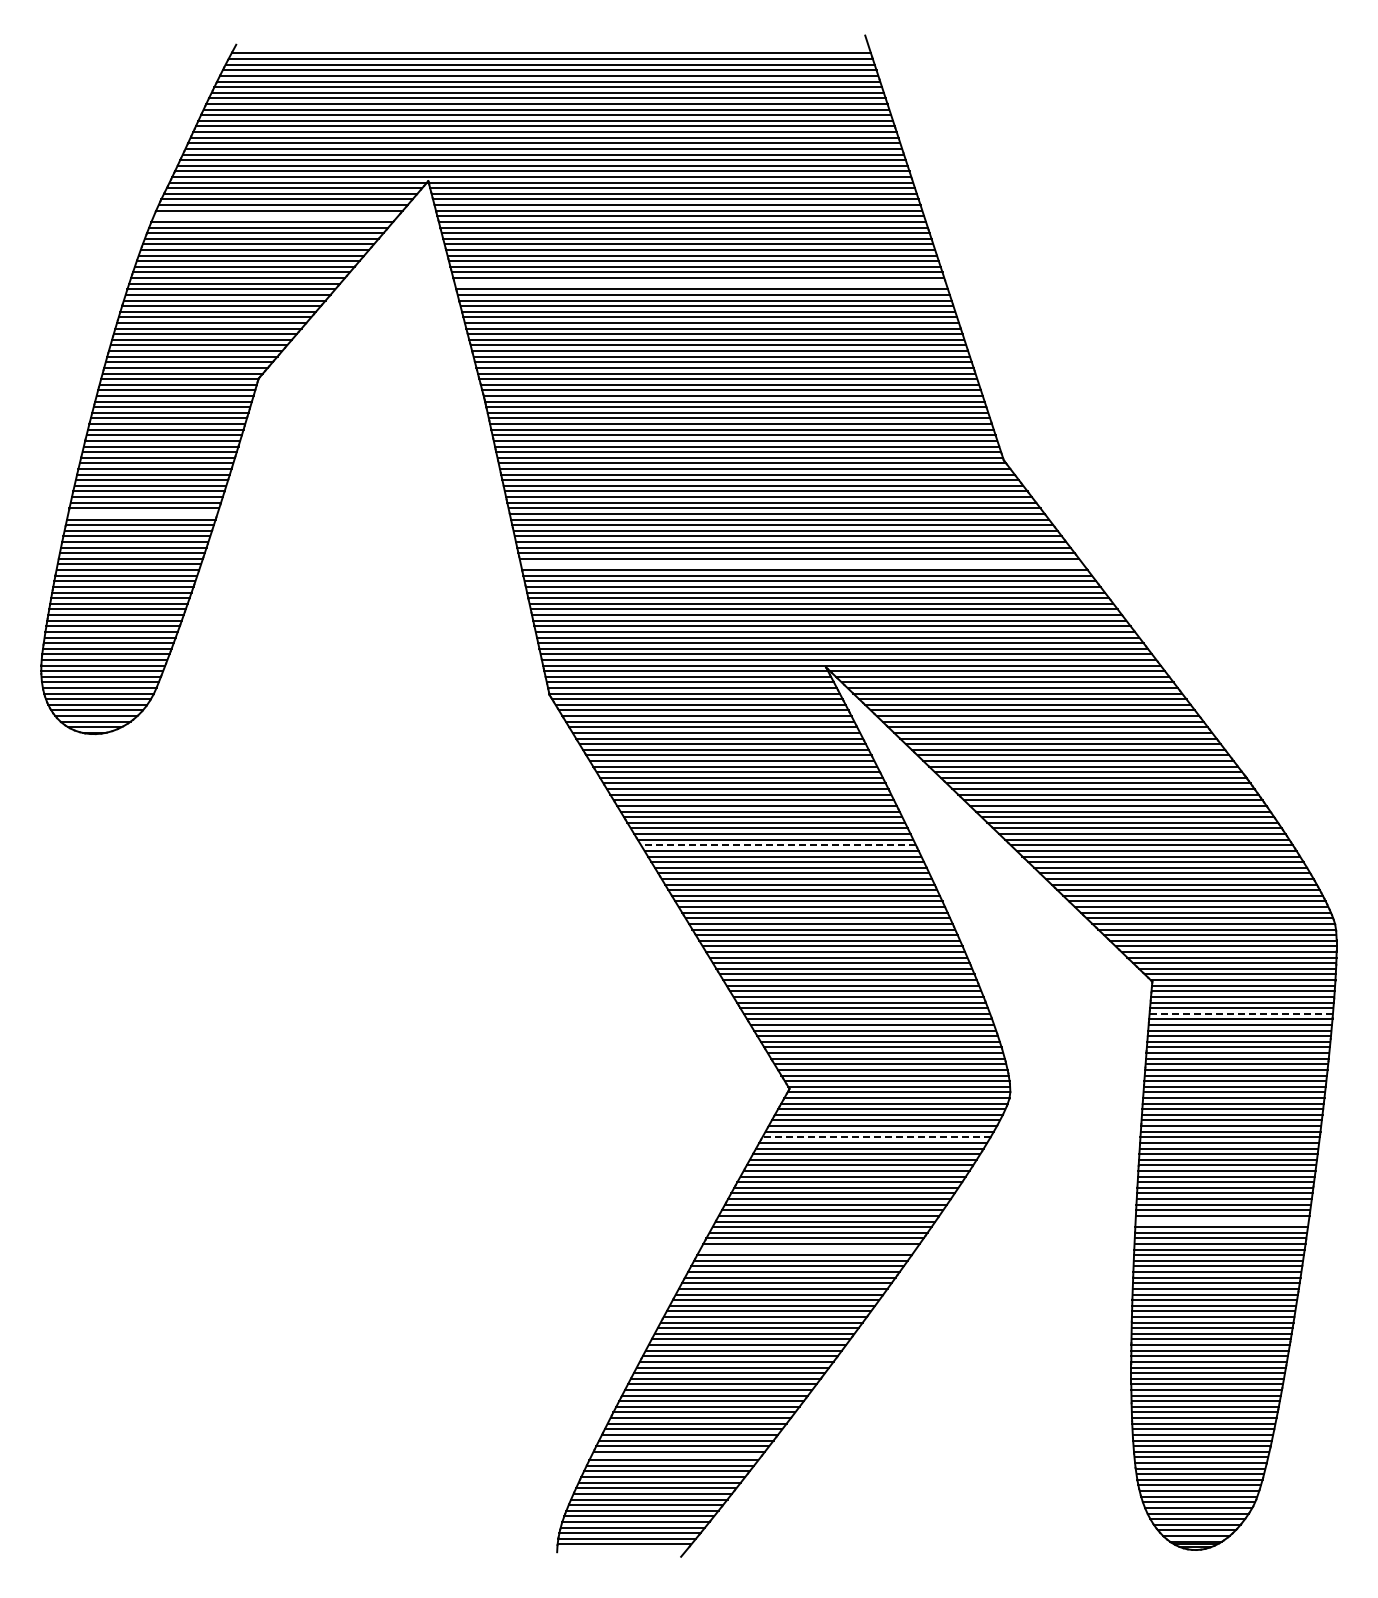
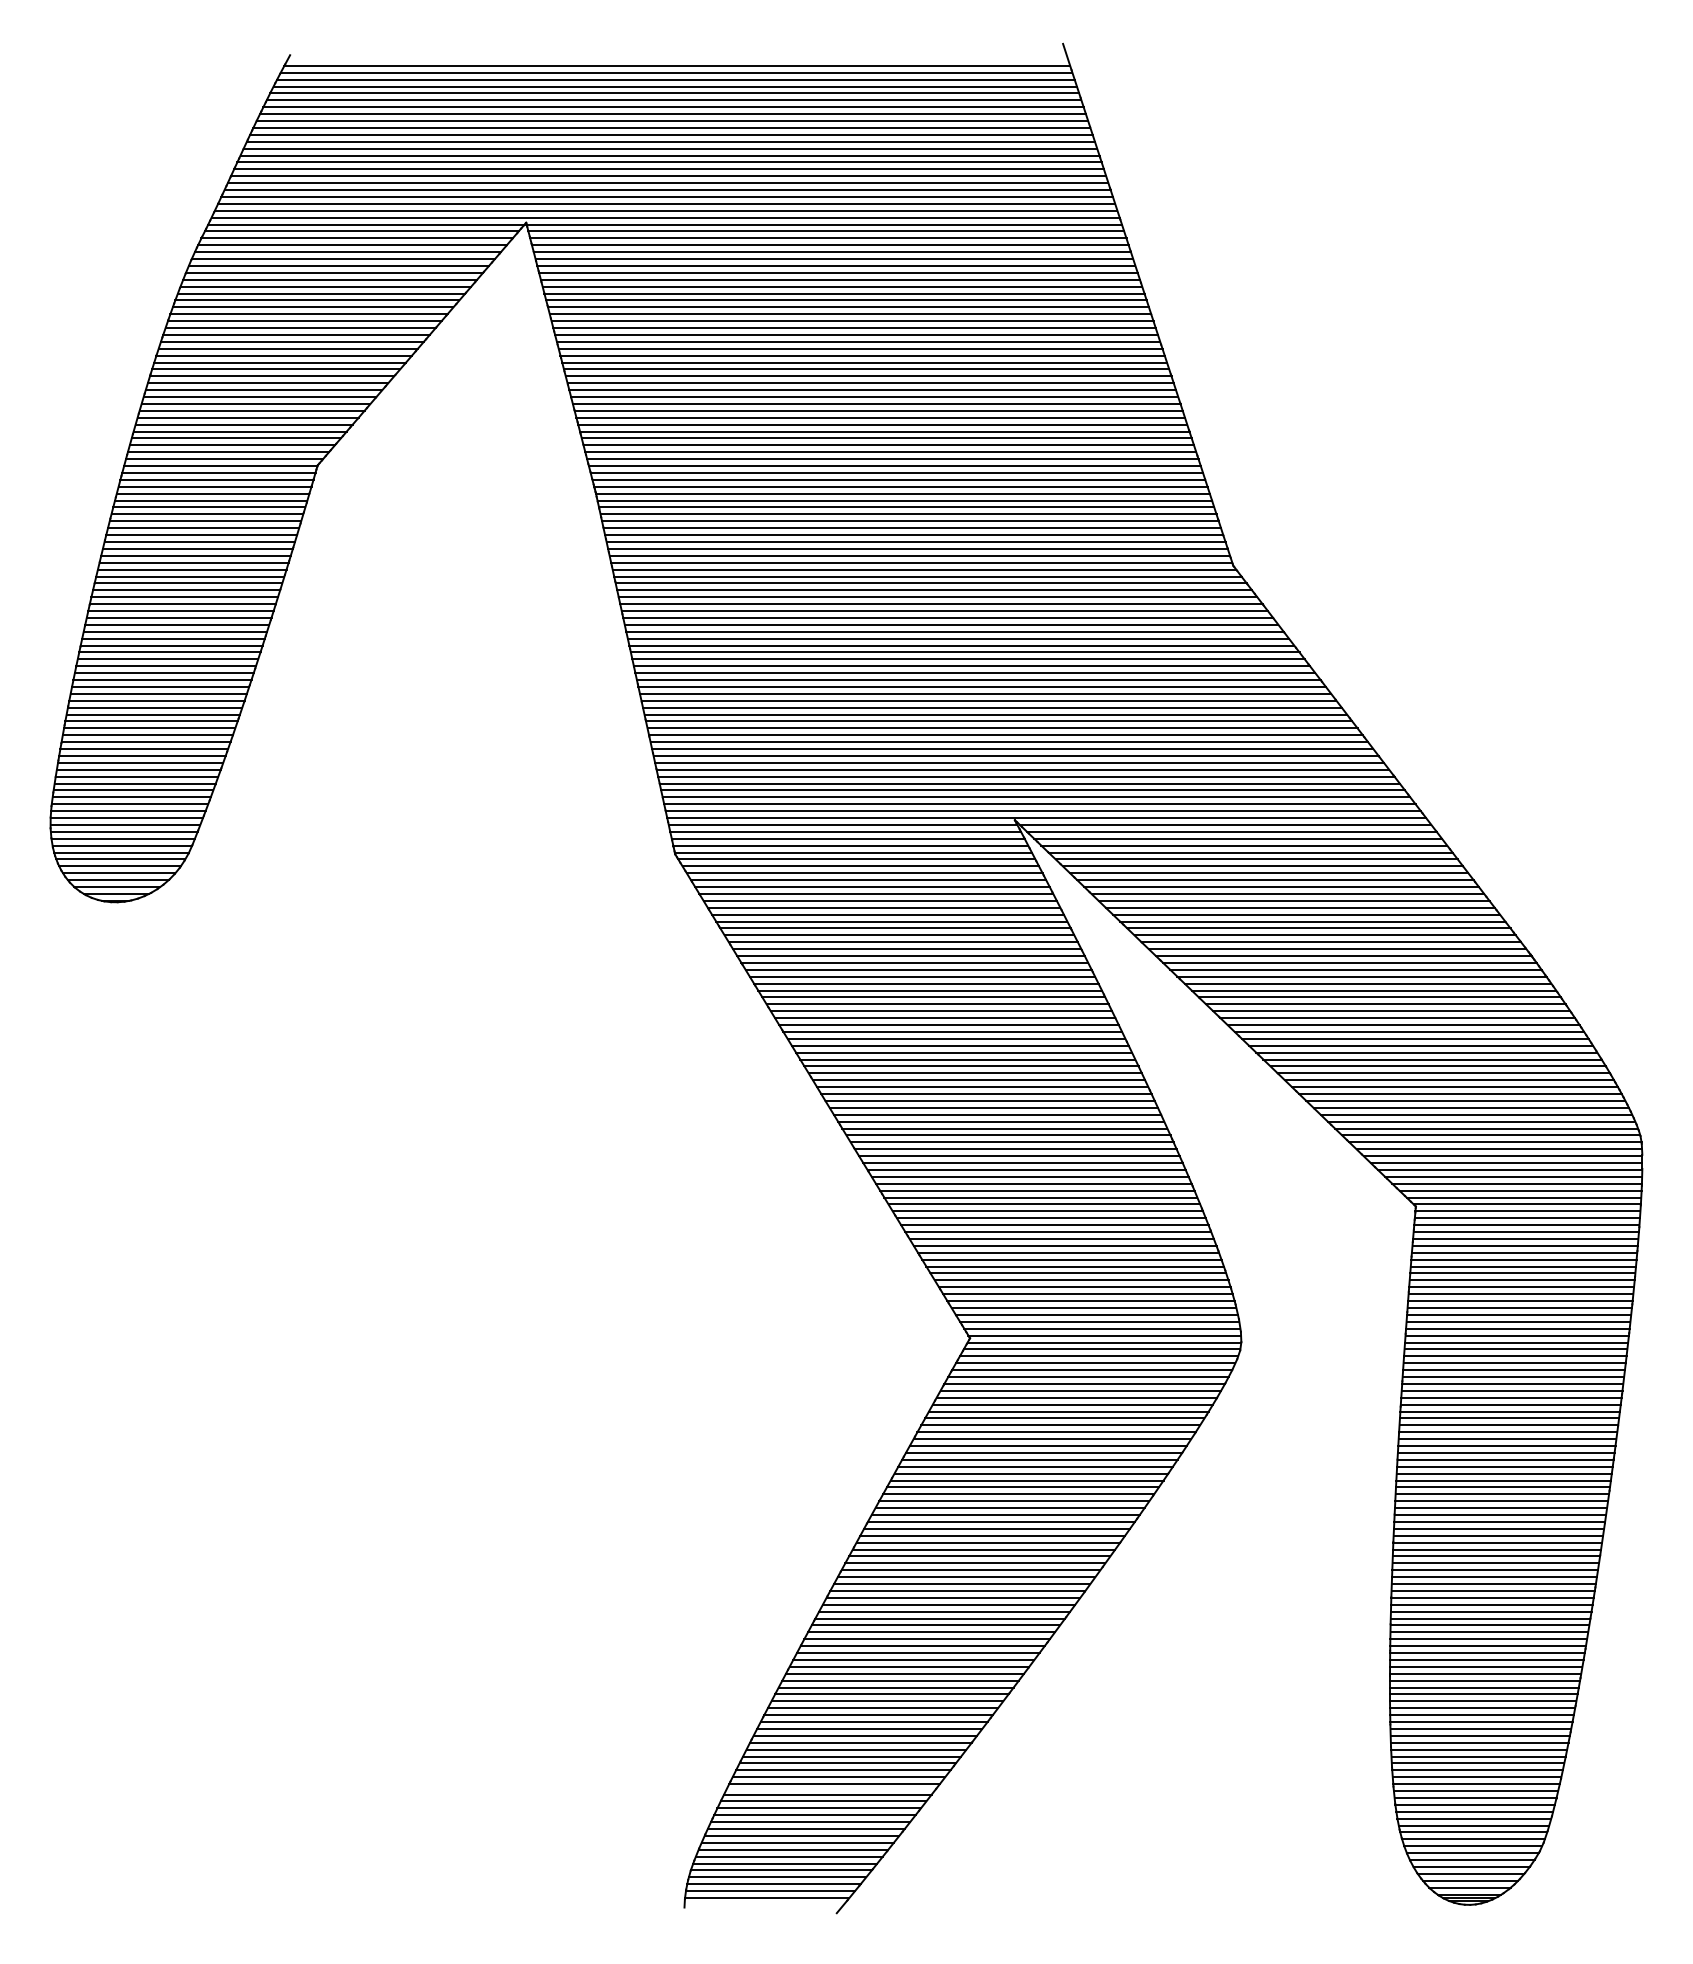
line: (275, 216) -> (338, 266), added
line: (700, 283) -> (860, 348), added
line: (142, 513) -> (174, 631), added
line: (801, 564) -> (984, 693), added
line: (778, 845) -> (956, 1039), dashed -> solid
line: (1241, 1013) -> (1525, 1245), dashed -> solid
line: (876, 1137) -> (1076, 1397), dashed -> solid
line: (1221, 1221) -> (1500, 1501), added
line: (807, 1249) -> (992, 1535), added

